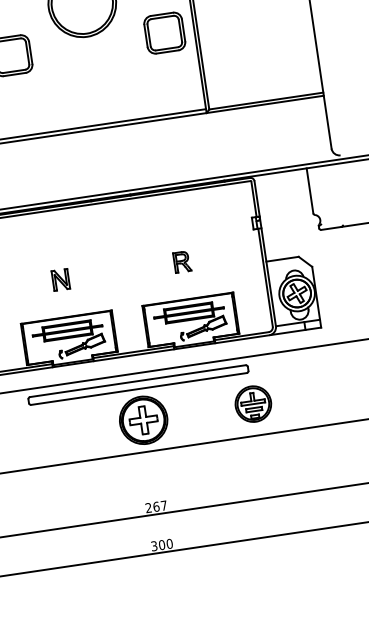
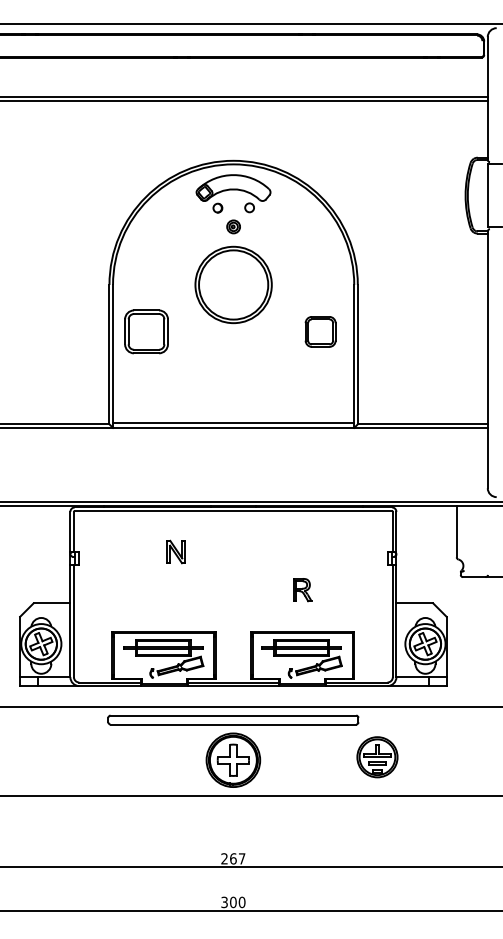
part: (164, 32) -> (320, 331), size x0.7
part: (60, 279) -> (175, 551), moved
part: (253, 404) -> (377, 757), moved

